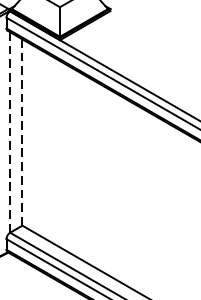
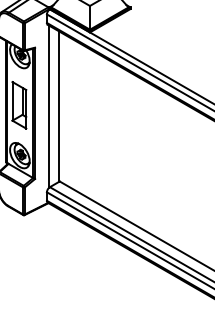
line: (9, 132) -> (49, 106), dashed -> solid
line: (22, 133) -> (59, 107), dashed -> solid

